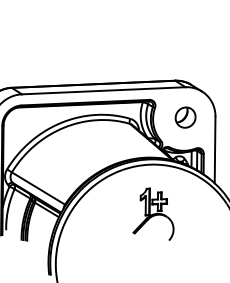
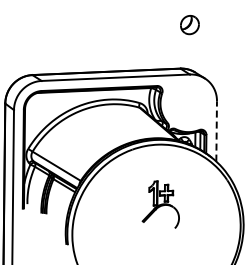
part: (185, 118) -> (189, 25), moved
line: (214, 149) -> (216, 130), solid -> dashed
part: (153, 214) -> (160, 204), moved

